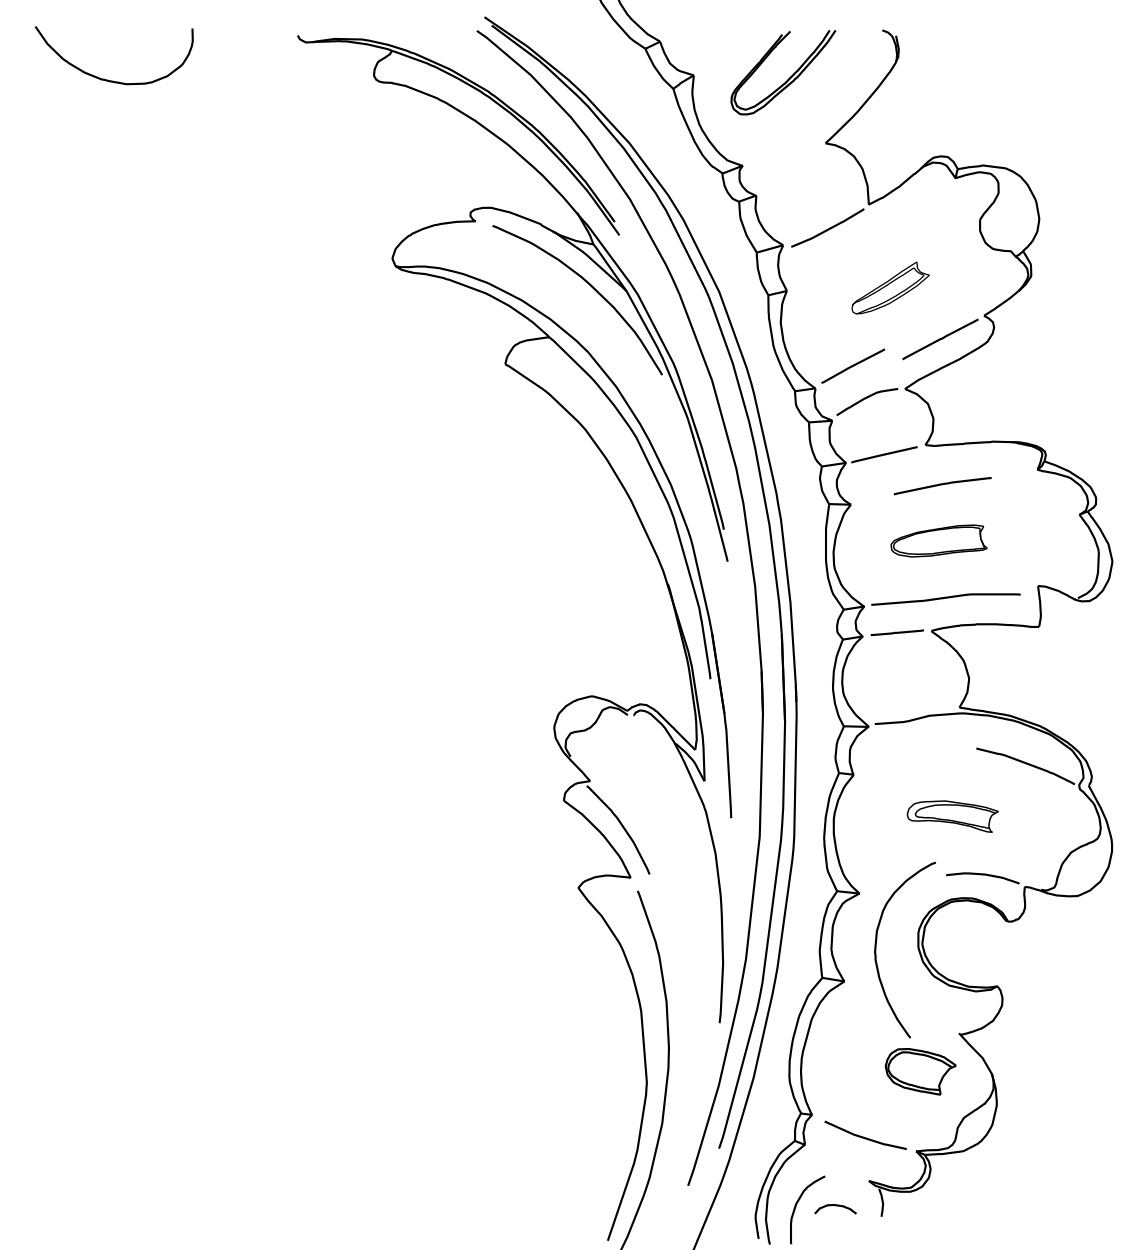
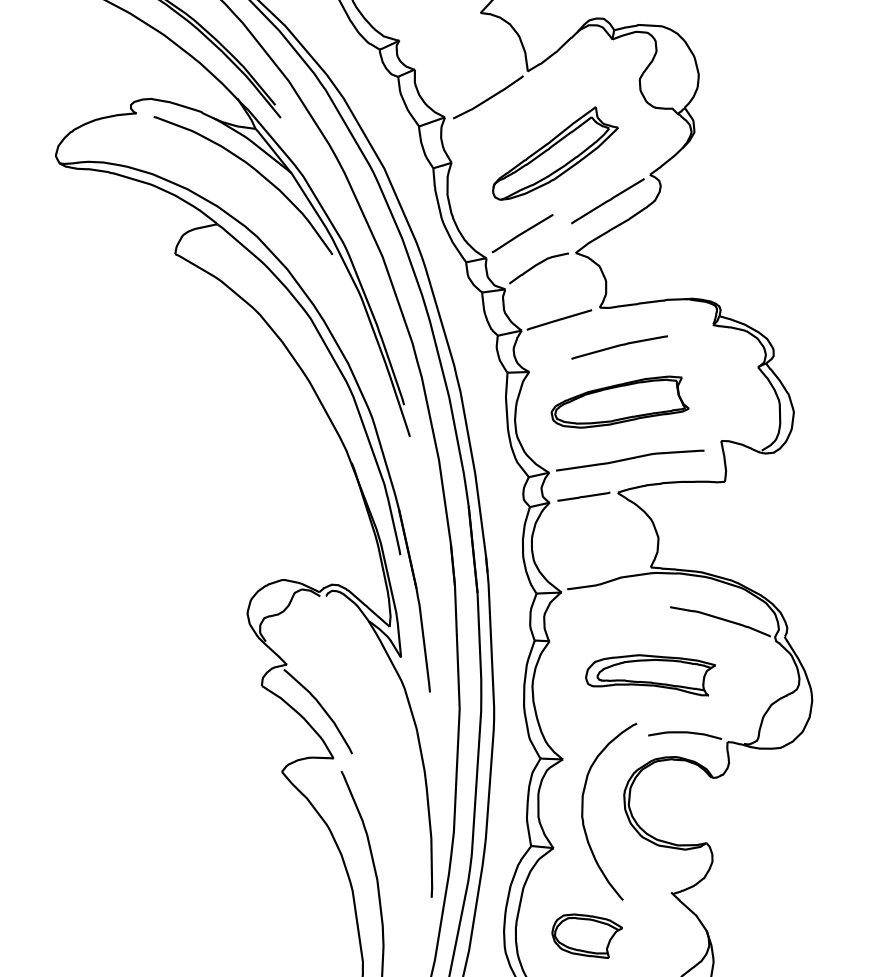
part: (890, 287) -> (554, 152), size x1.67
part: (938, 540) -> (618, 402), size x1.43
part: (952, 816) -> (650, 676), size x1.43
part: (920, 1071) -> (587, 936), moved

